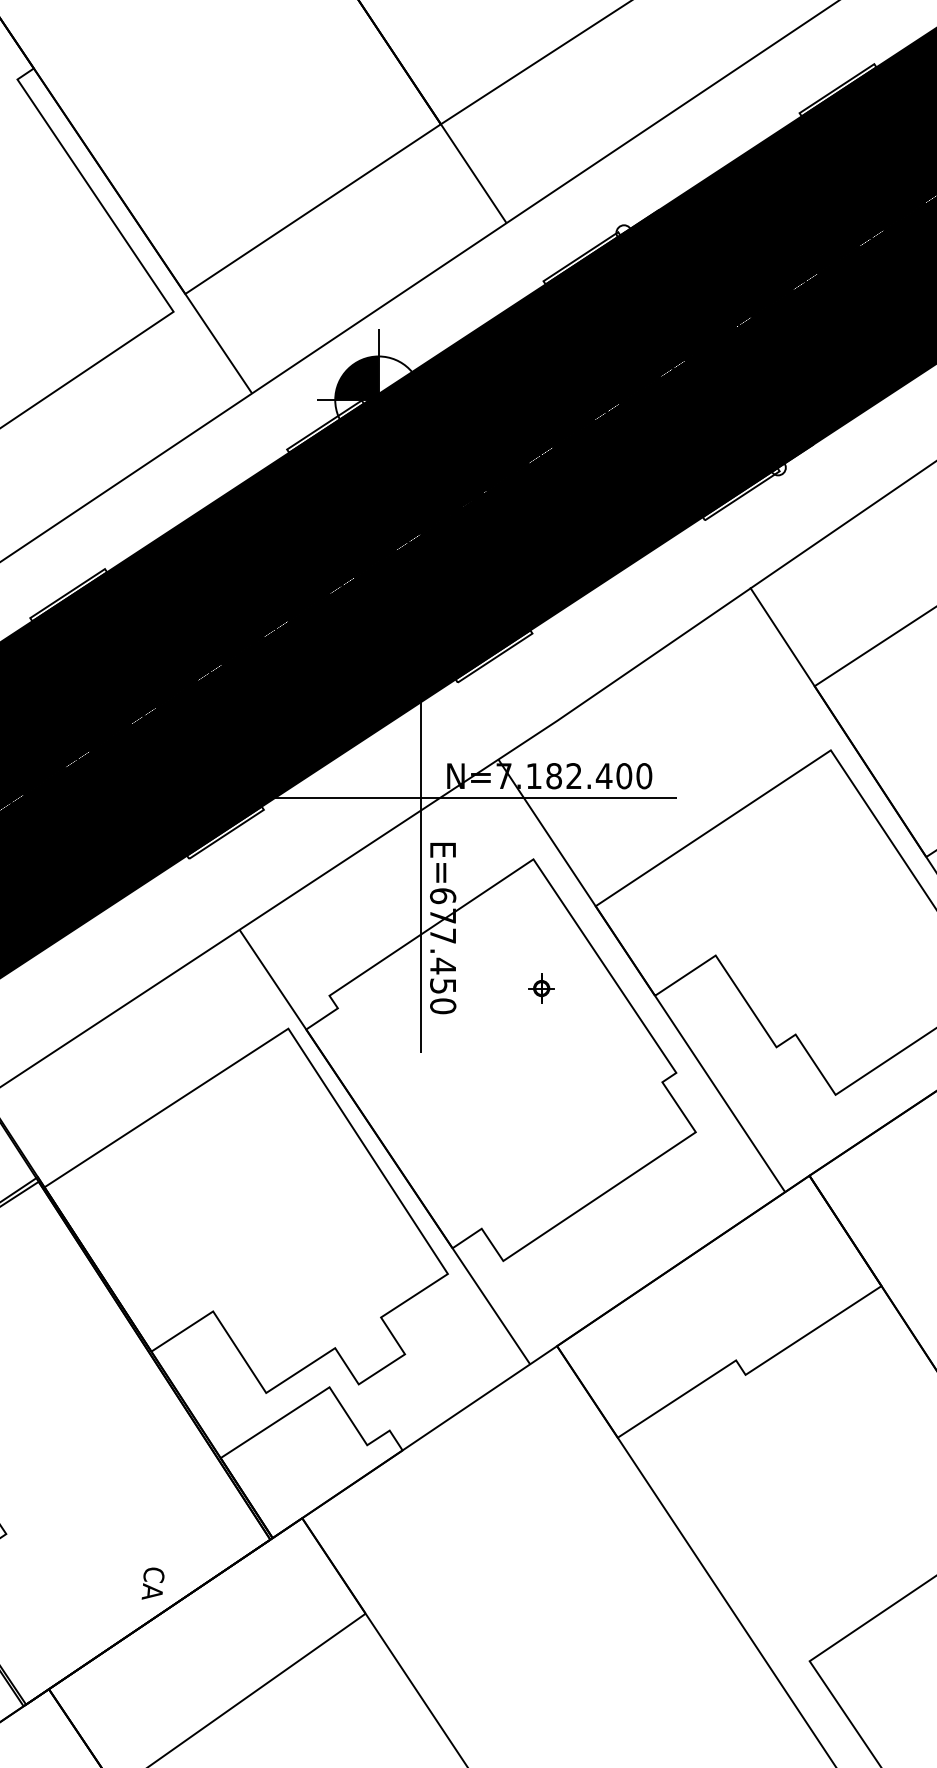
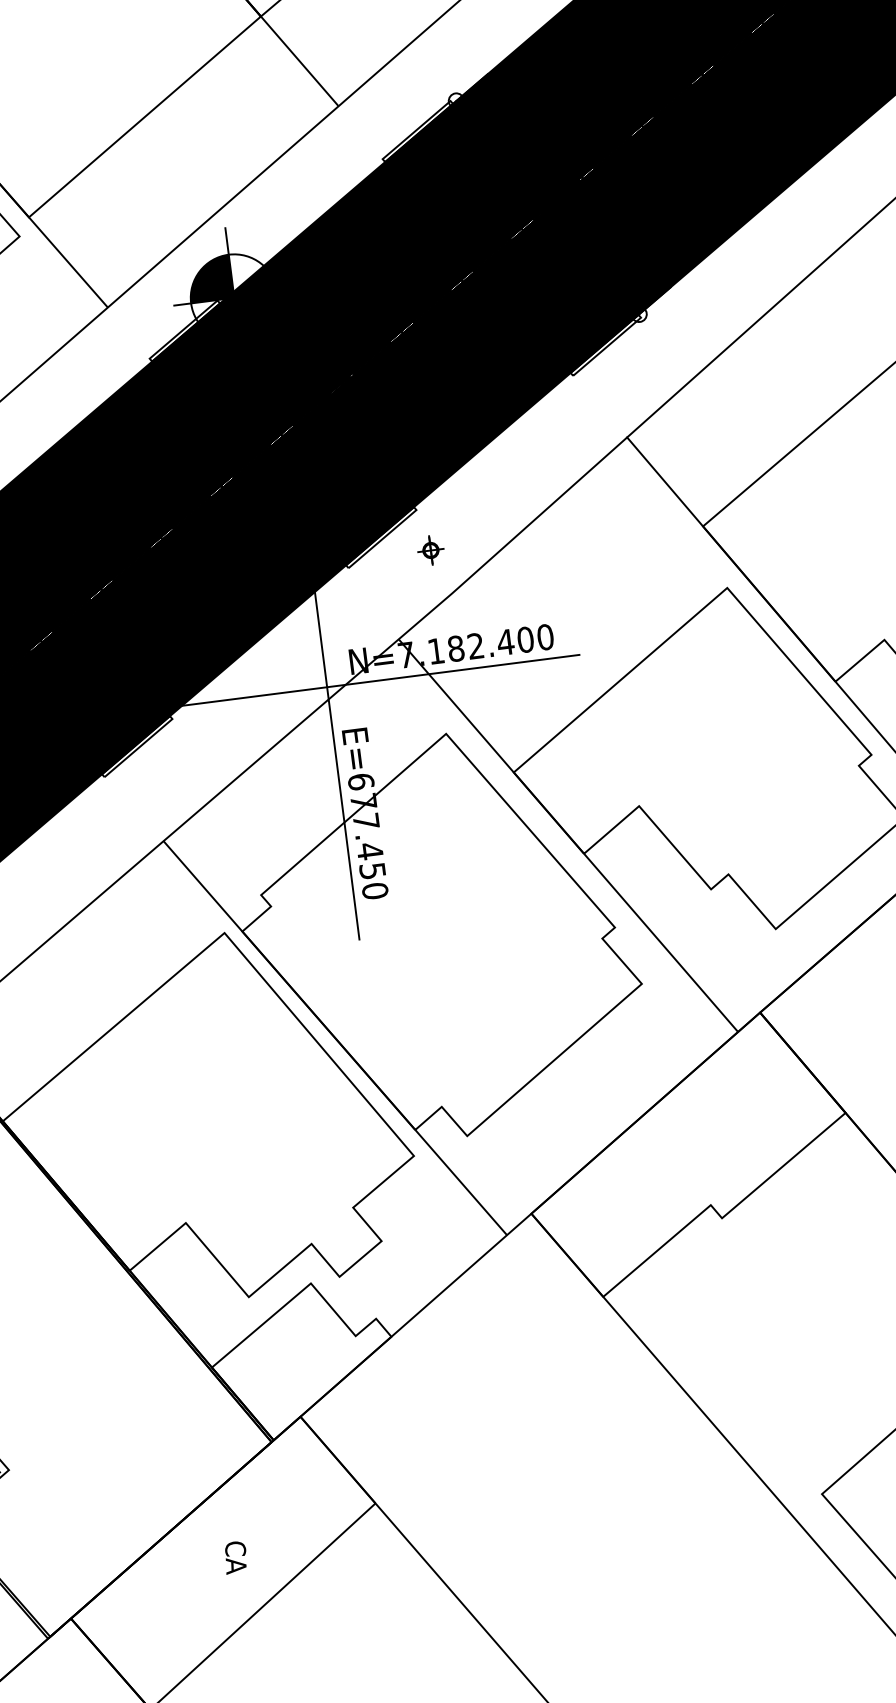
part: (541, 988) -> (430, 550), moved
text: (152, 1583) -> (235, 1557), moved

